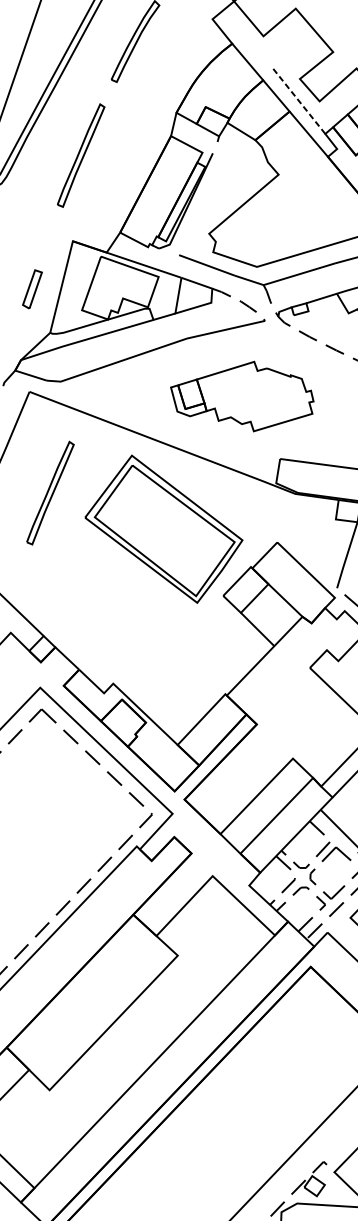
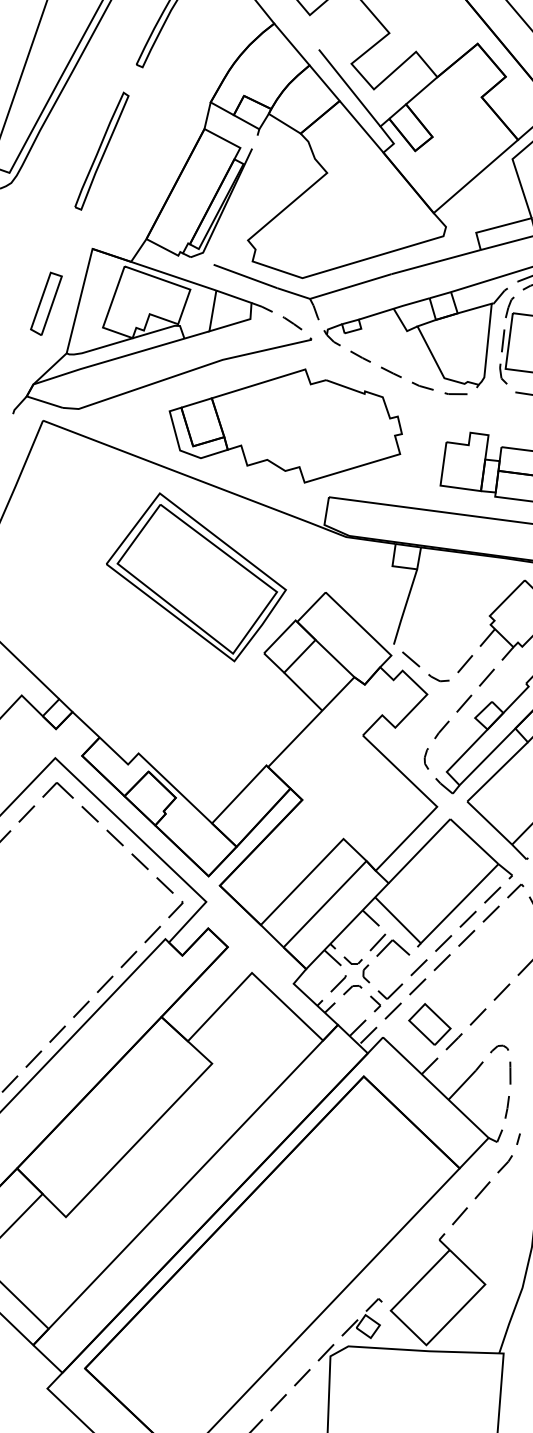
line: (298, 99) -> (349, 87), dashed -> solid
part: (32, 289) -> (46, 303), size x1.43
part: (242, 396) -> (285, 425), size x1.43
part: (50, 492) -> (66, 535), removed

